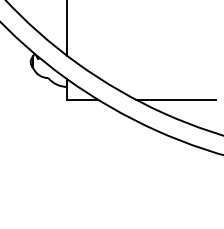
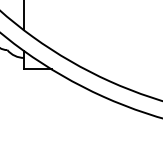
line: (175, 99) -> (120, 69), removed

